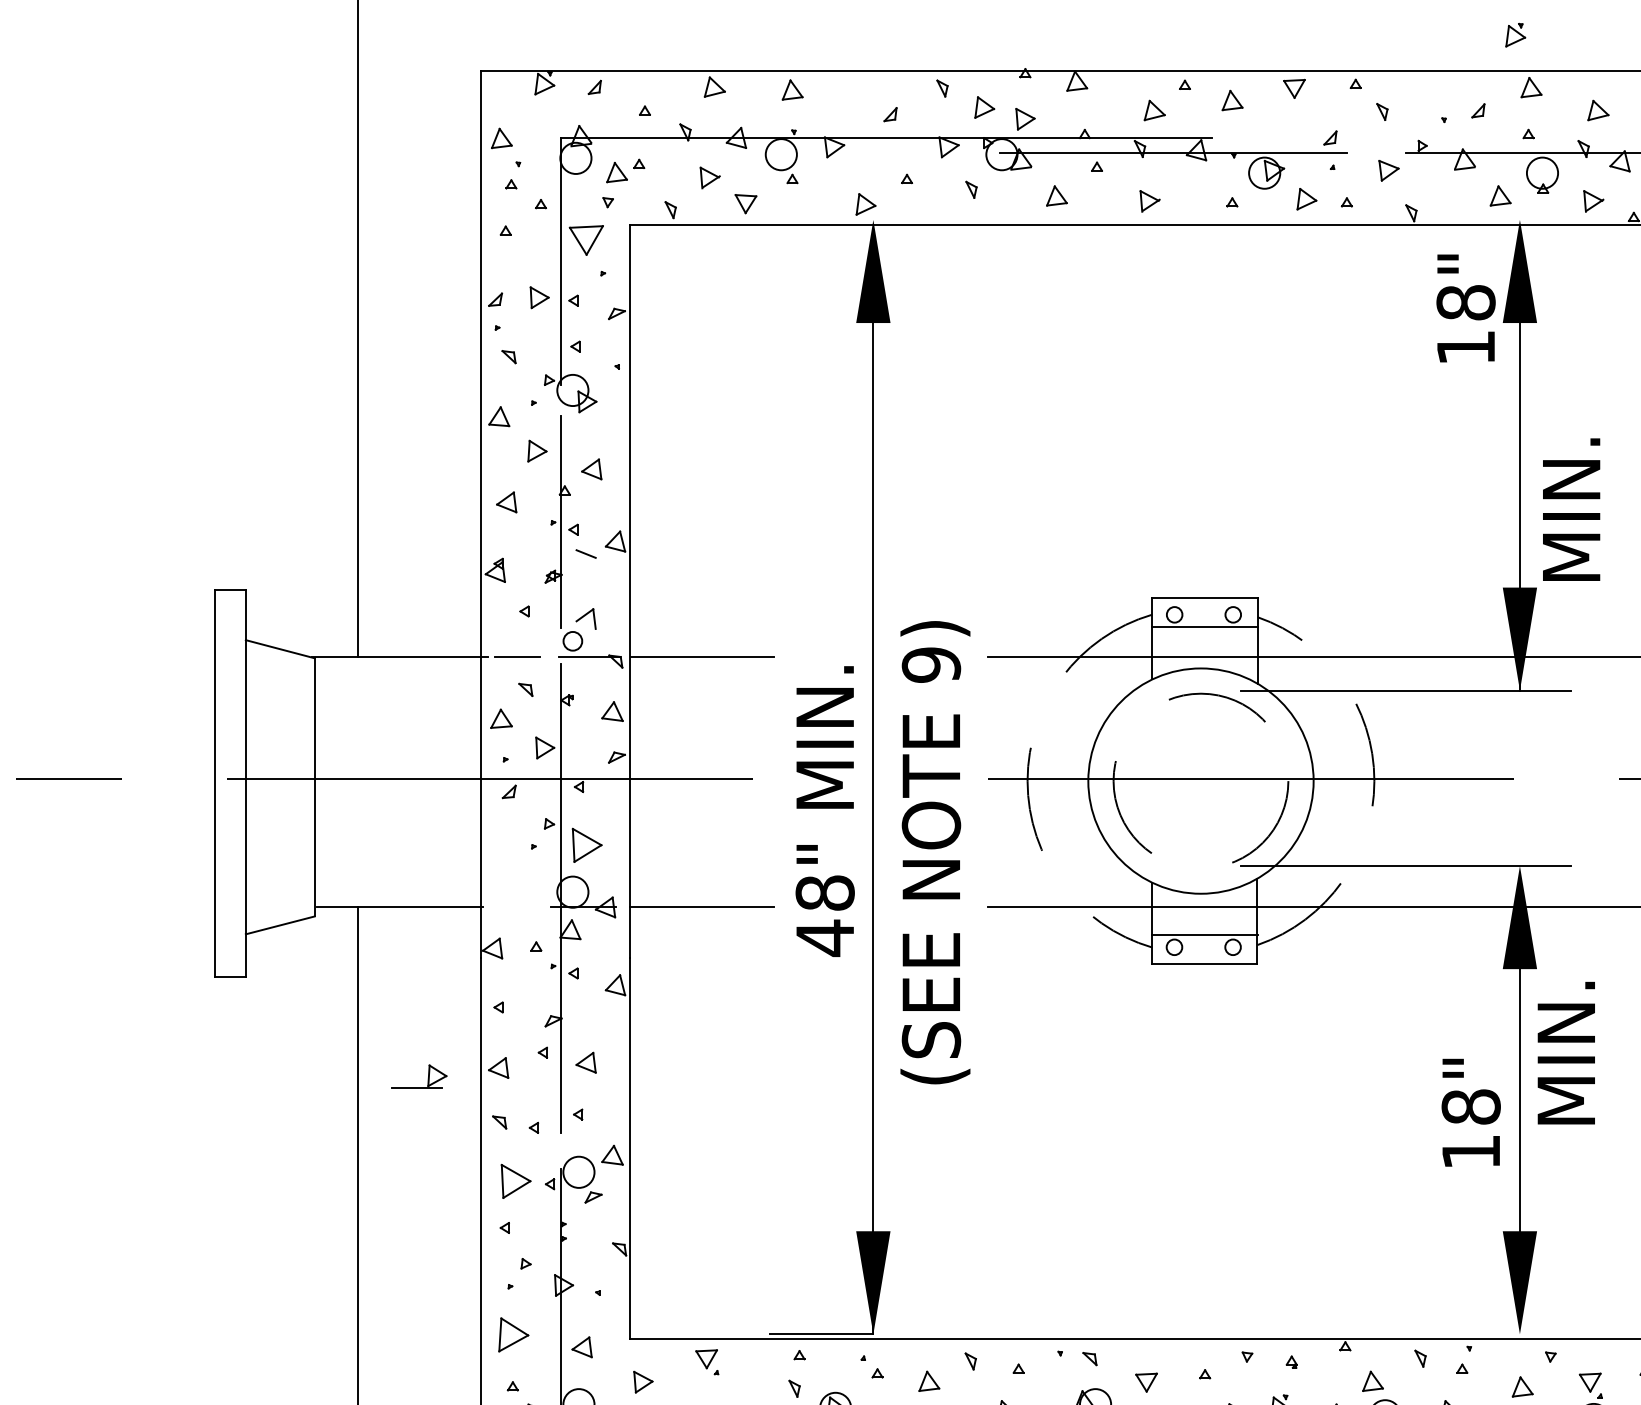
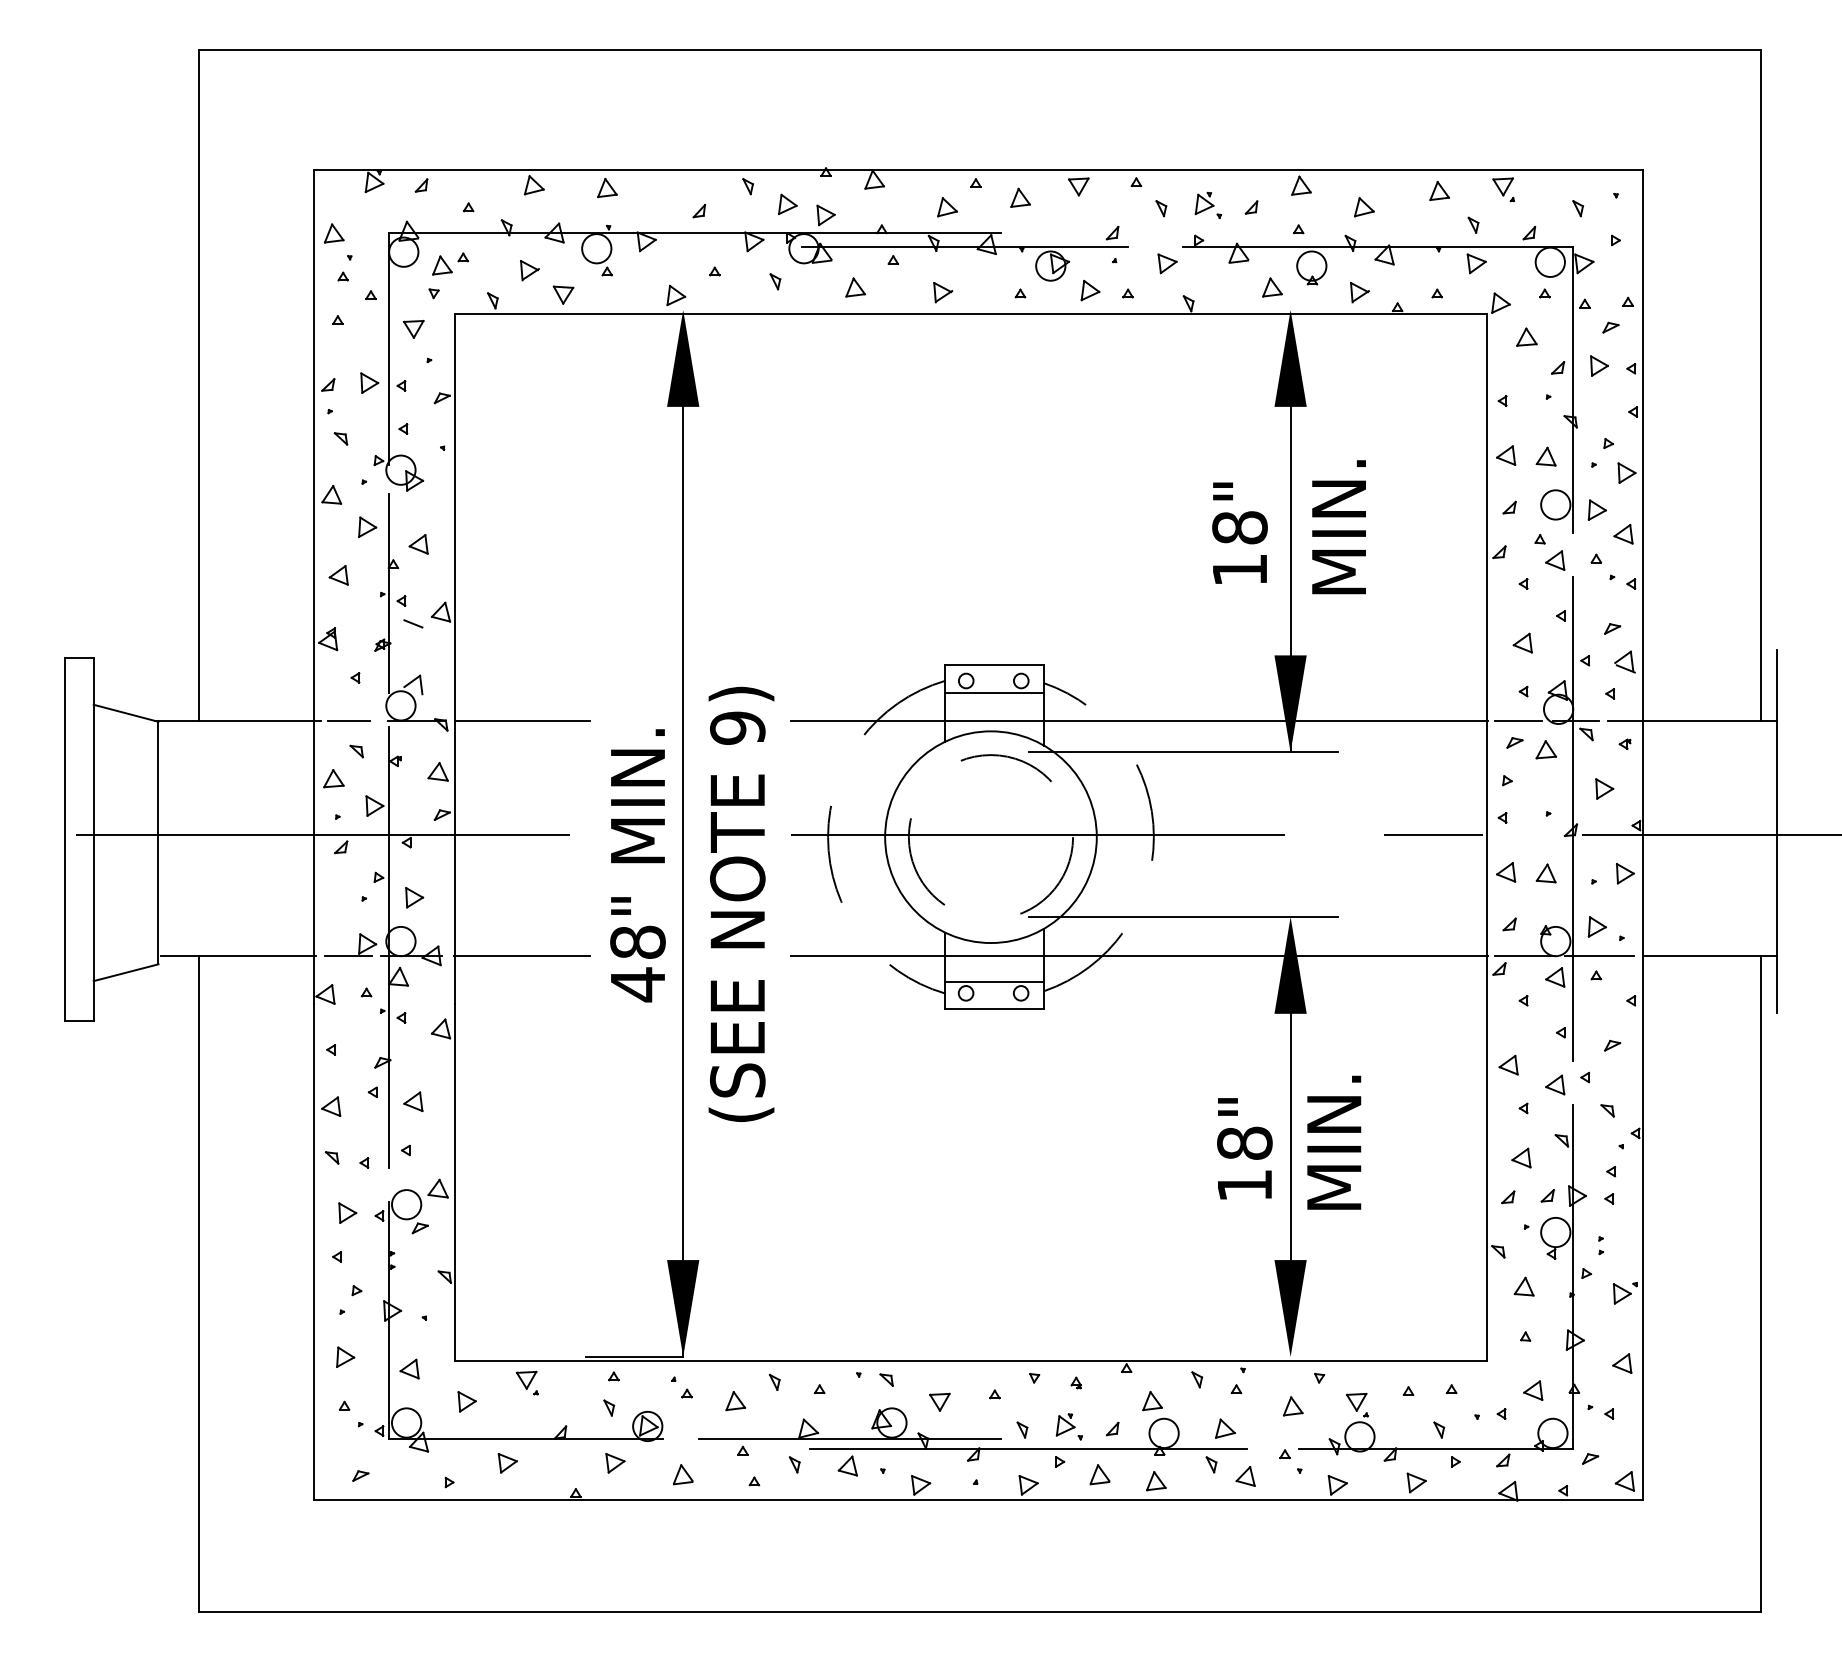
part: (1515, 35) -> (1204, 203), moved
part: (586, 240) -> (413, 329), size x0.62
text: (1465, 307) -> (1239, 532), moved
text: (1570, 509) -> (1338, 527), moved
circle: (572, 640) -> (400, 705), size x1.67
part: (587, 845) -> (414, 897), size x0.62
text: (1566, 1052) -> (1334, 1142), moved
part: (427, 1076) -> (358, 944), moved
part: (515, 1180) -> (347, 1212), size x0.62
part: (513, 1333) -> (345, 1356), size x0.62

